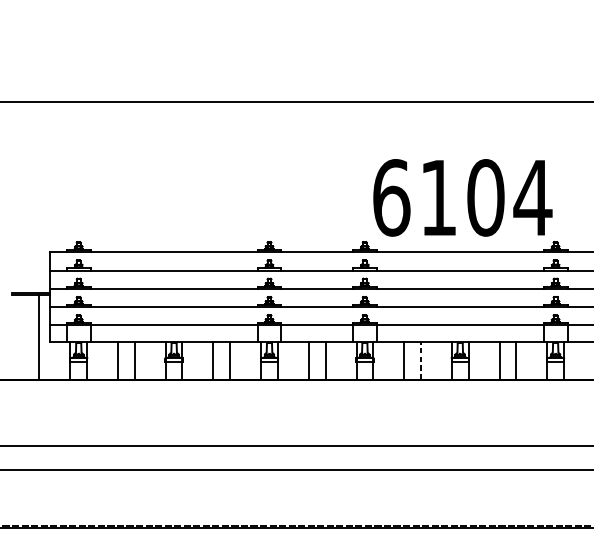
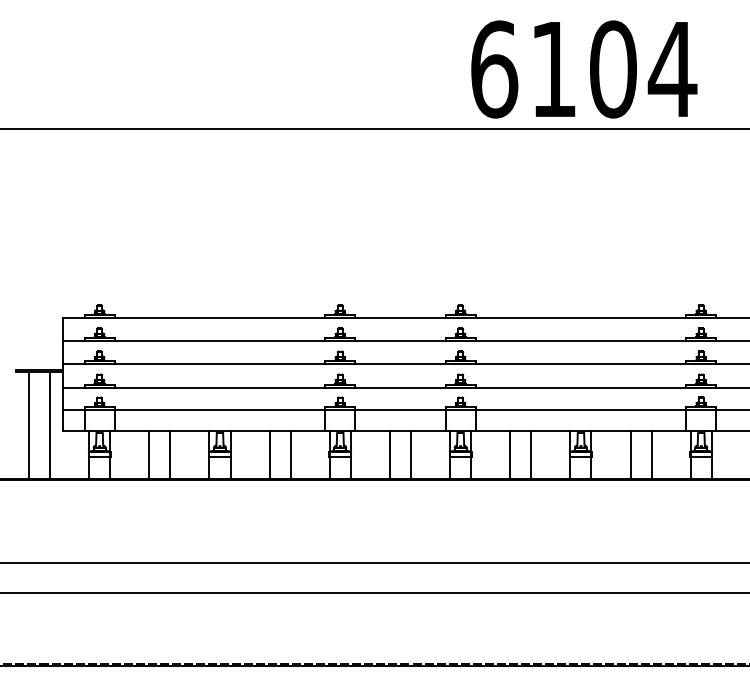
text: (463, 197) -> (584, 69), moved
line: (22, 336) -> (28, 424), added
line: (421, 361) -> (531, 455), dashed -> solid

